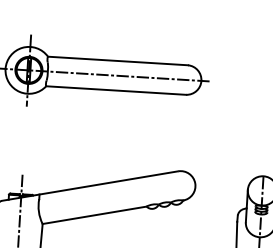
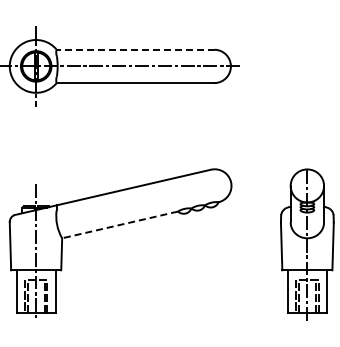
line: (117, 60) -> (135, 49), solid -> dashed
line: (94, 215) -> (119, 225), solid -> dashed

